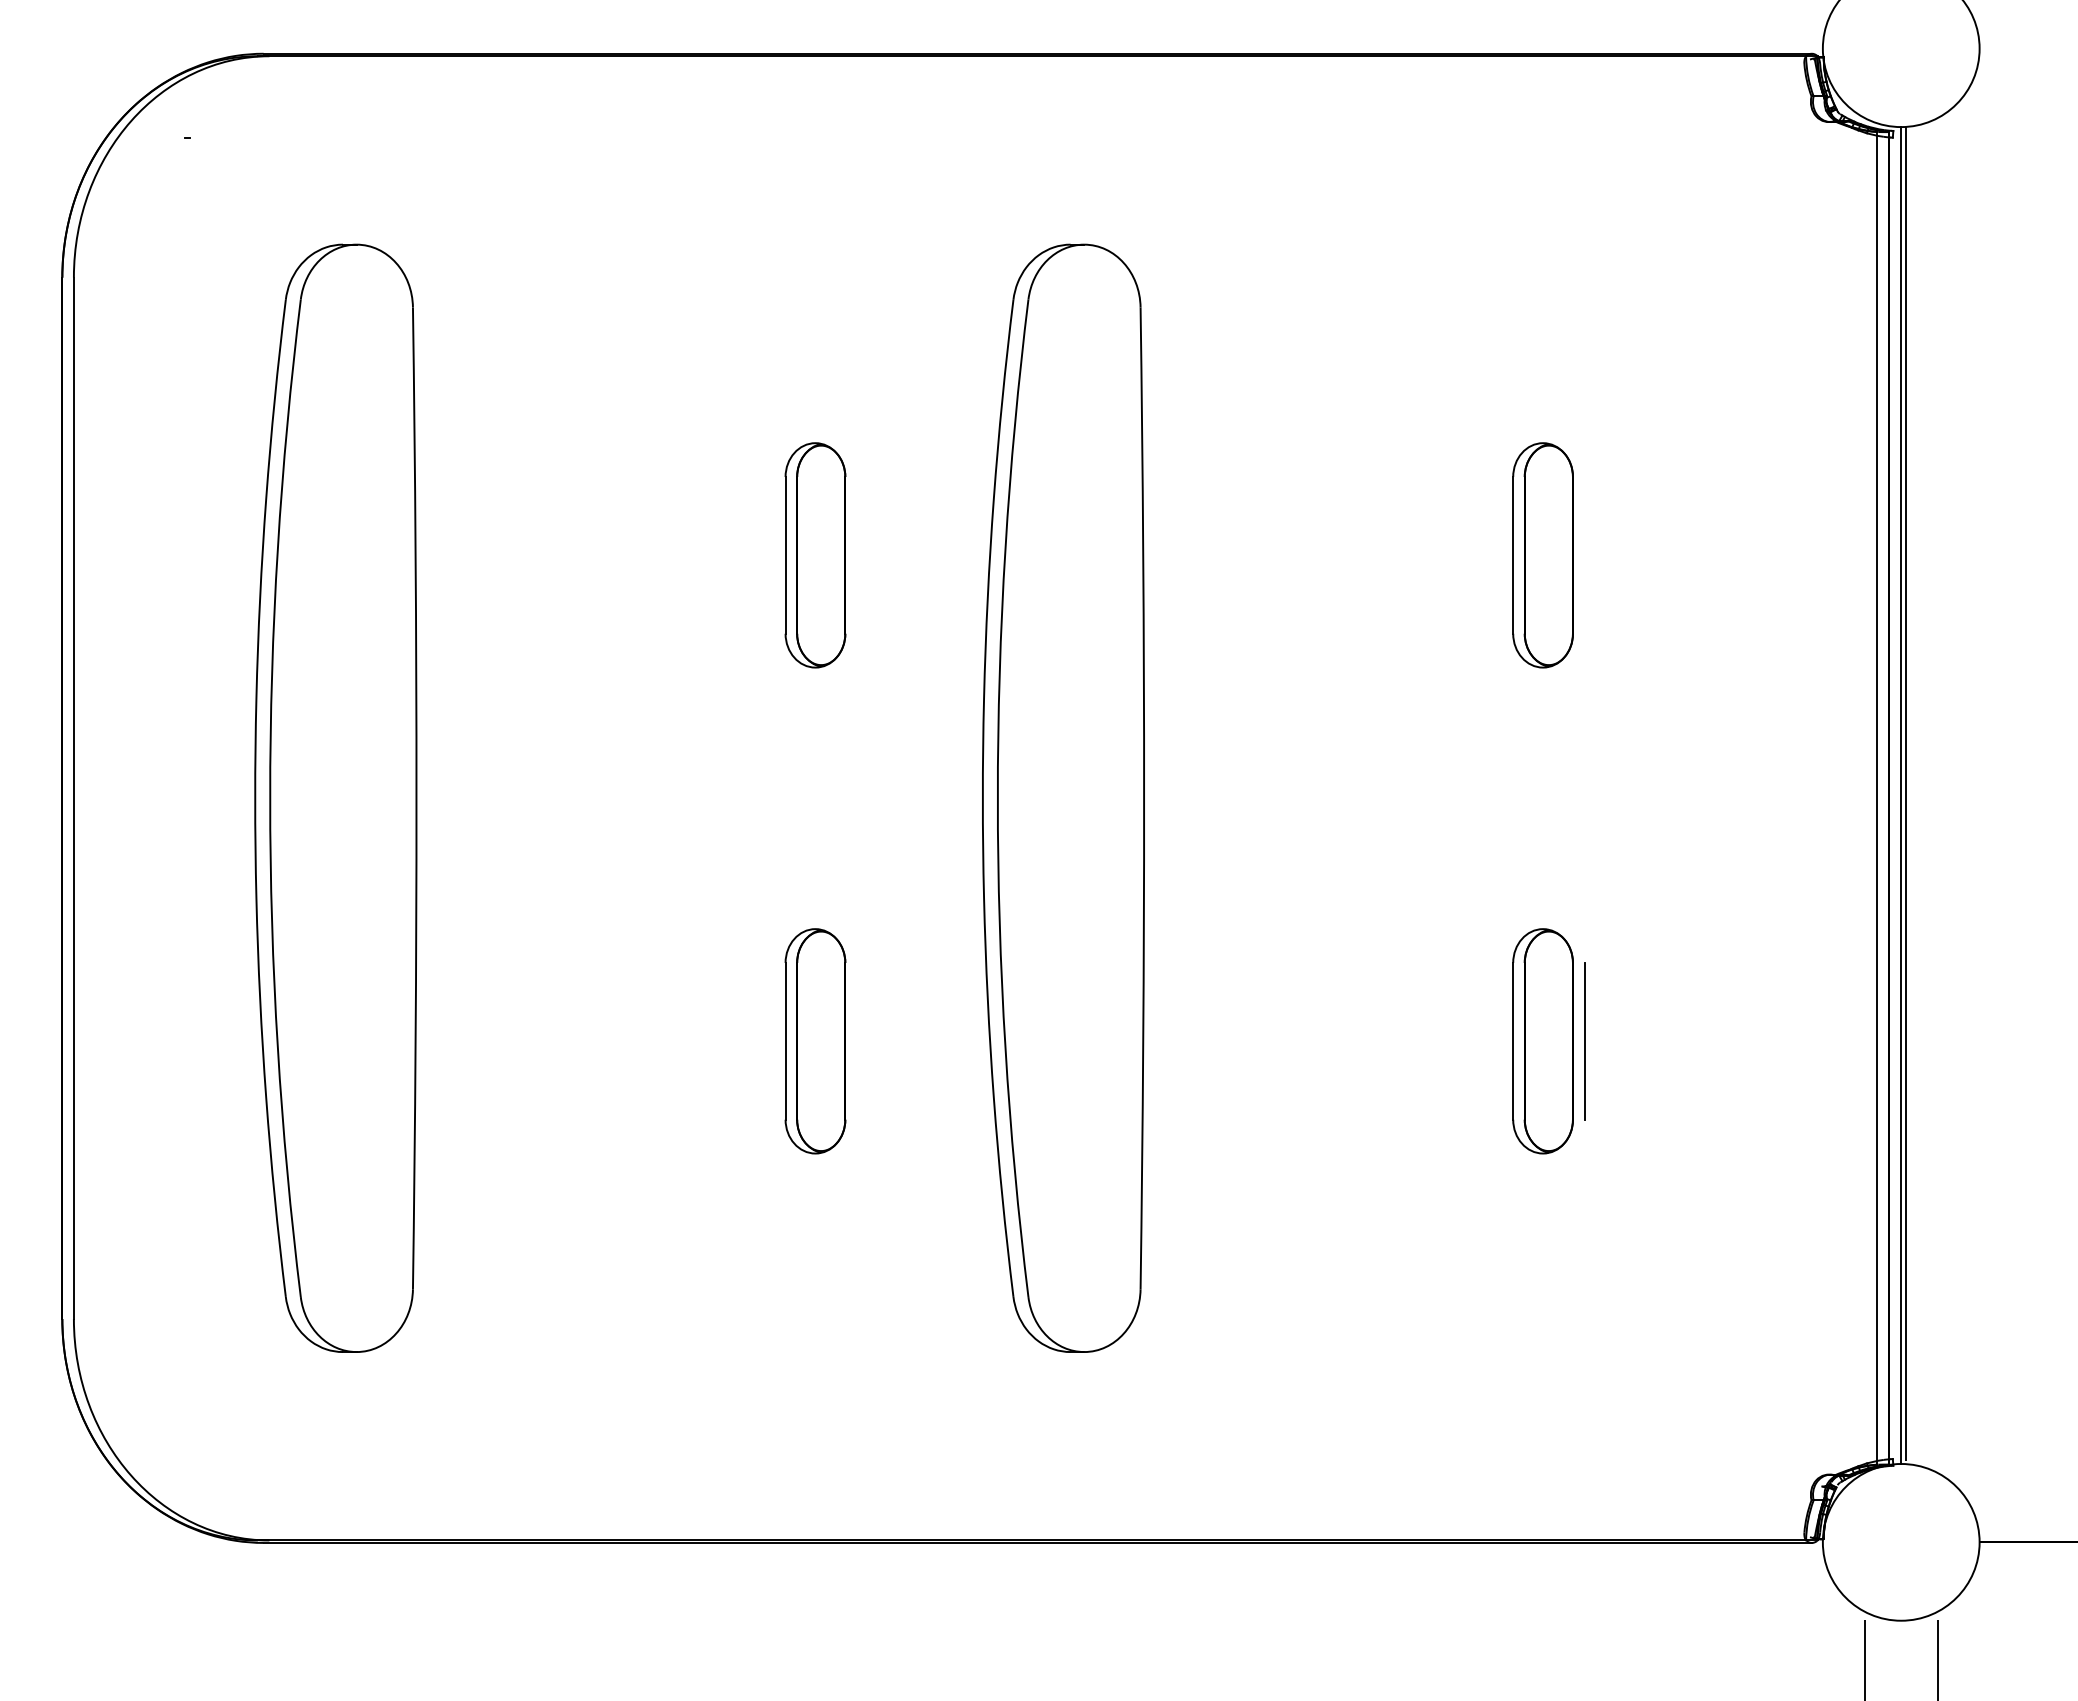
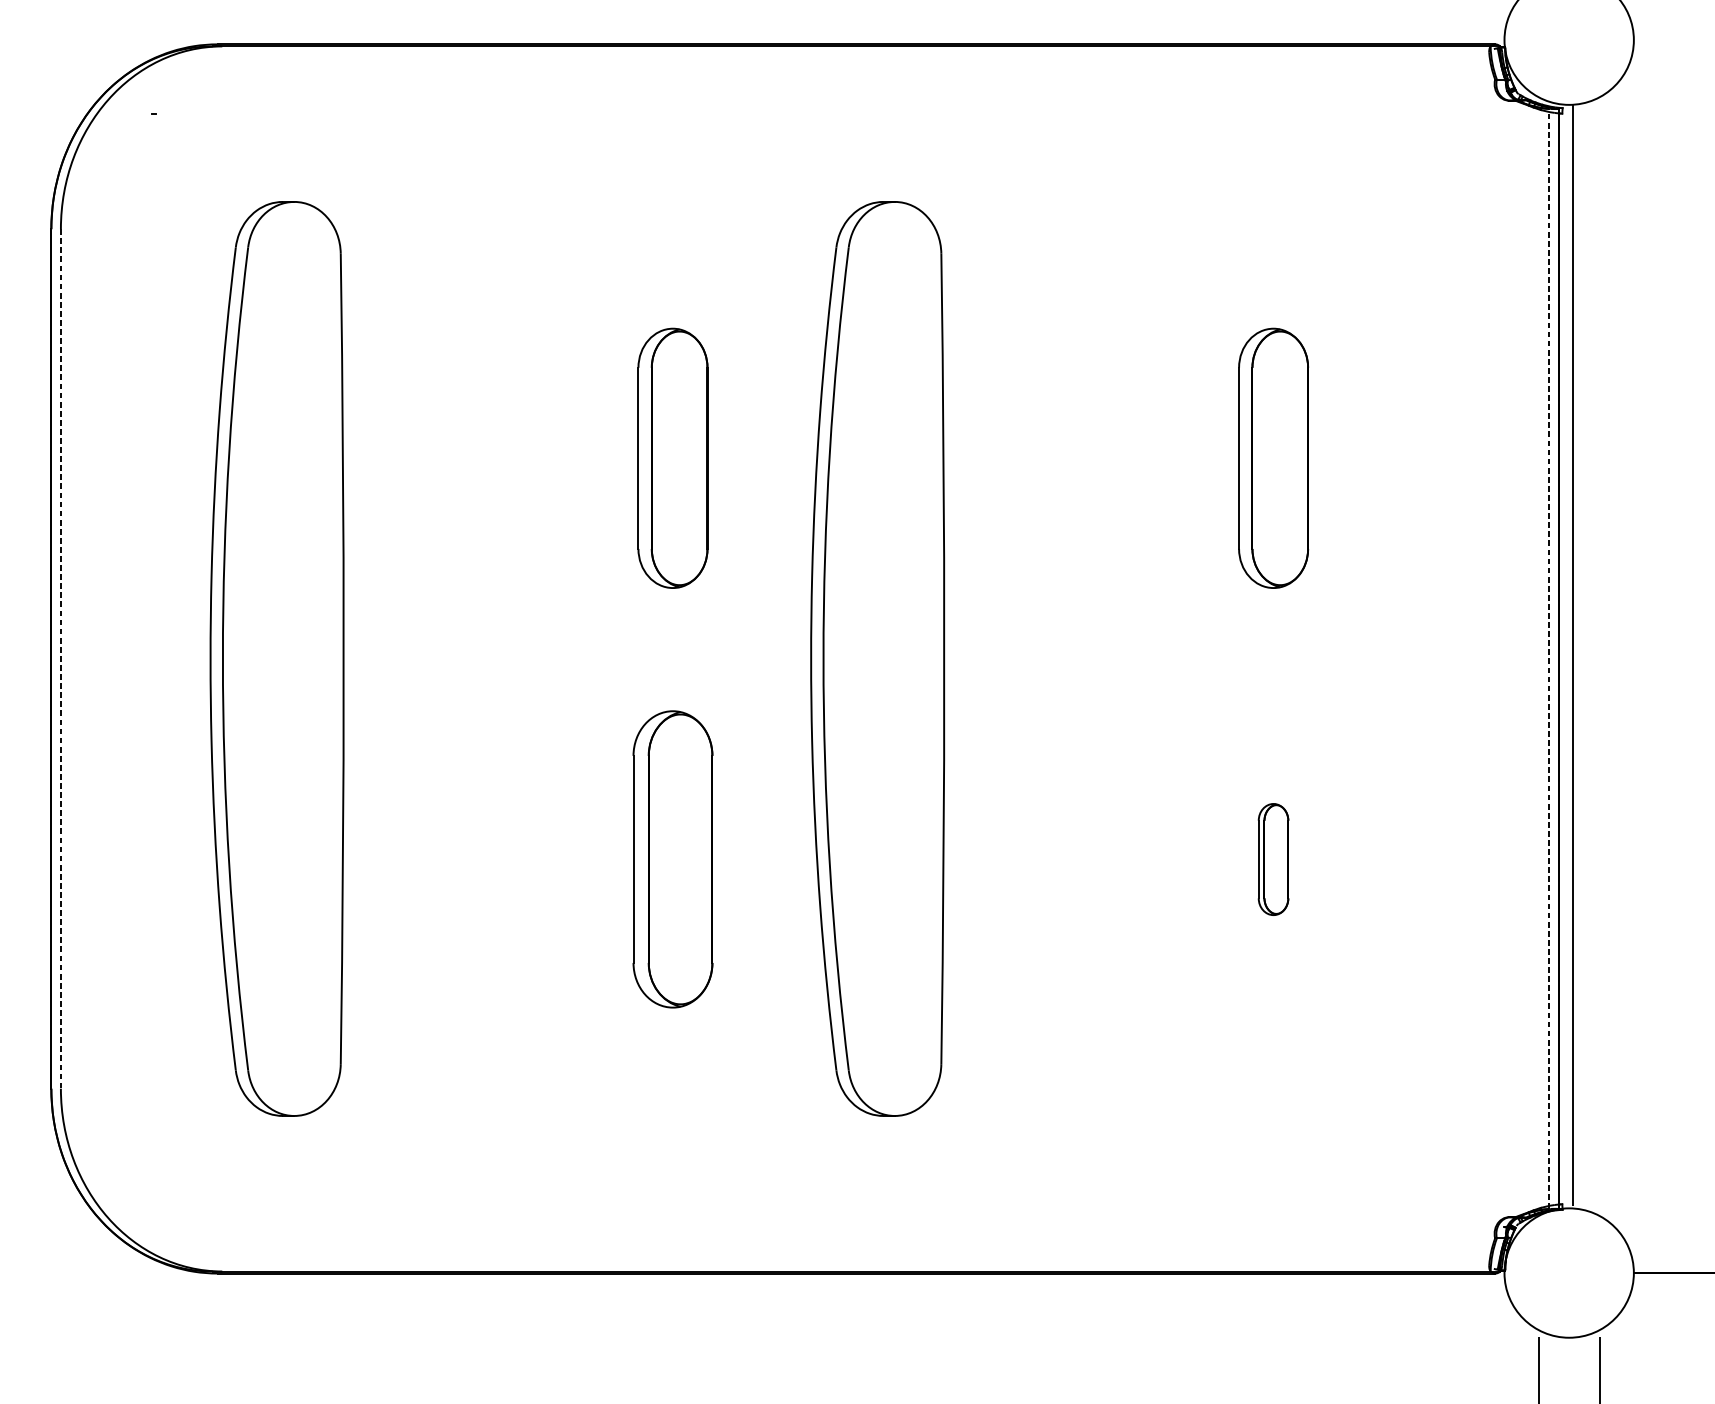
part: (815, 555) -> (673, 458), size x1.4
part: (1542, 555) -> (1273, 458), size x1.4
line: (1901, 795) -> (1569, 656), removed
line: (1877, 797) -> (1549, 658), solid -> dashed
line: (73, 798) -> (60, 659), solid -> dashed
line: (1584, 1040) -> (1307, 858), removed
part: (815, 1041) -> (673, 859), size x1.6
part: (1542, 1041) -> (1273, 859), size x0.6

